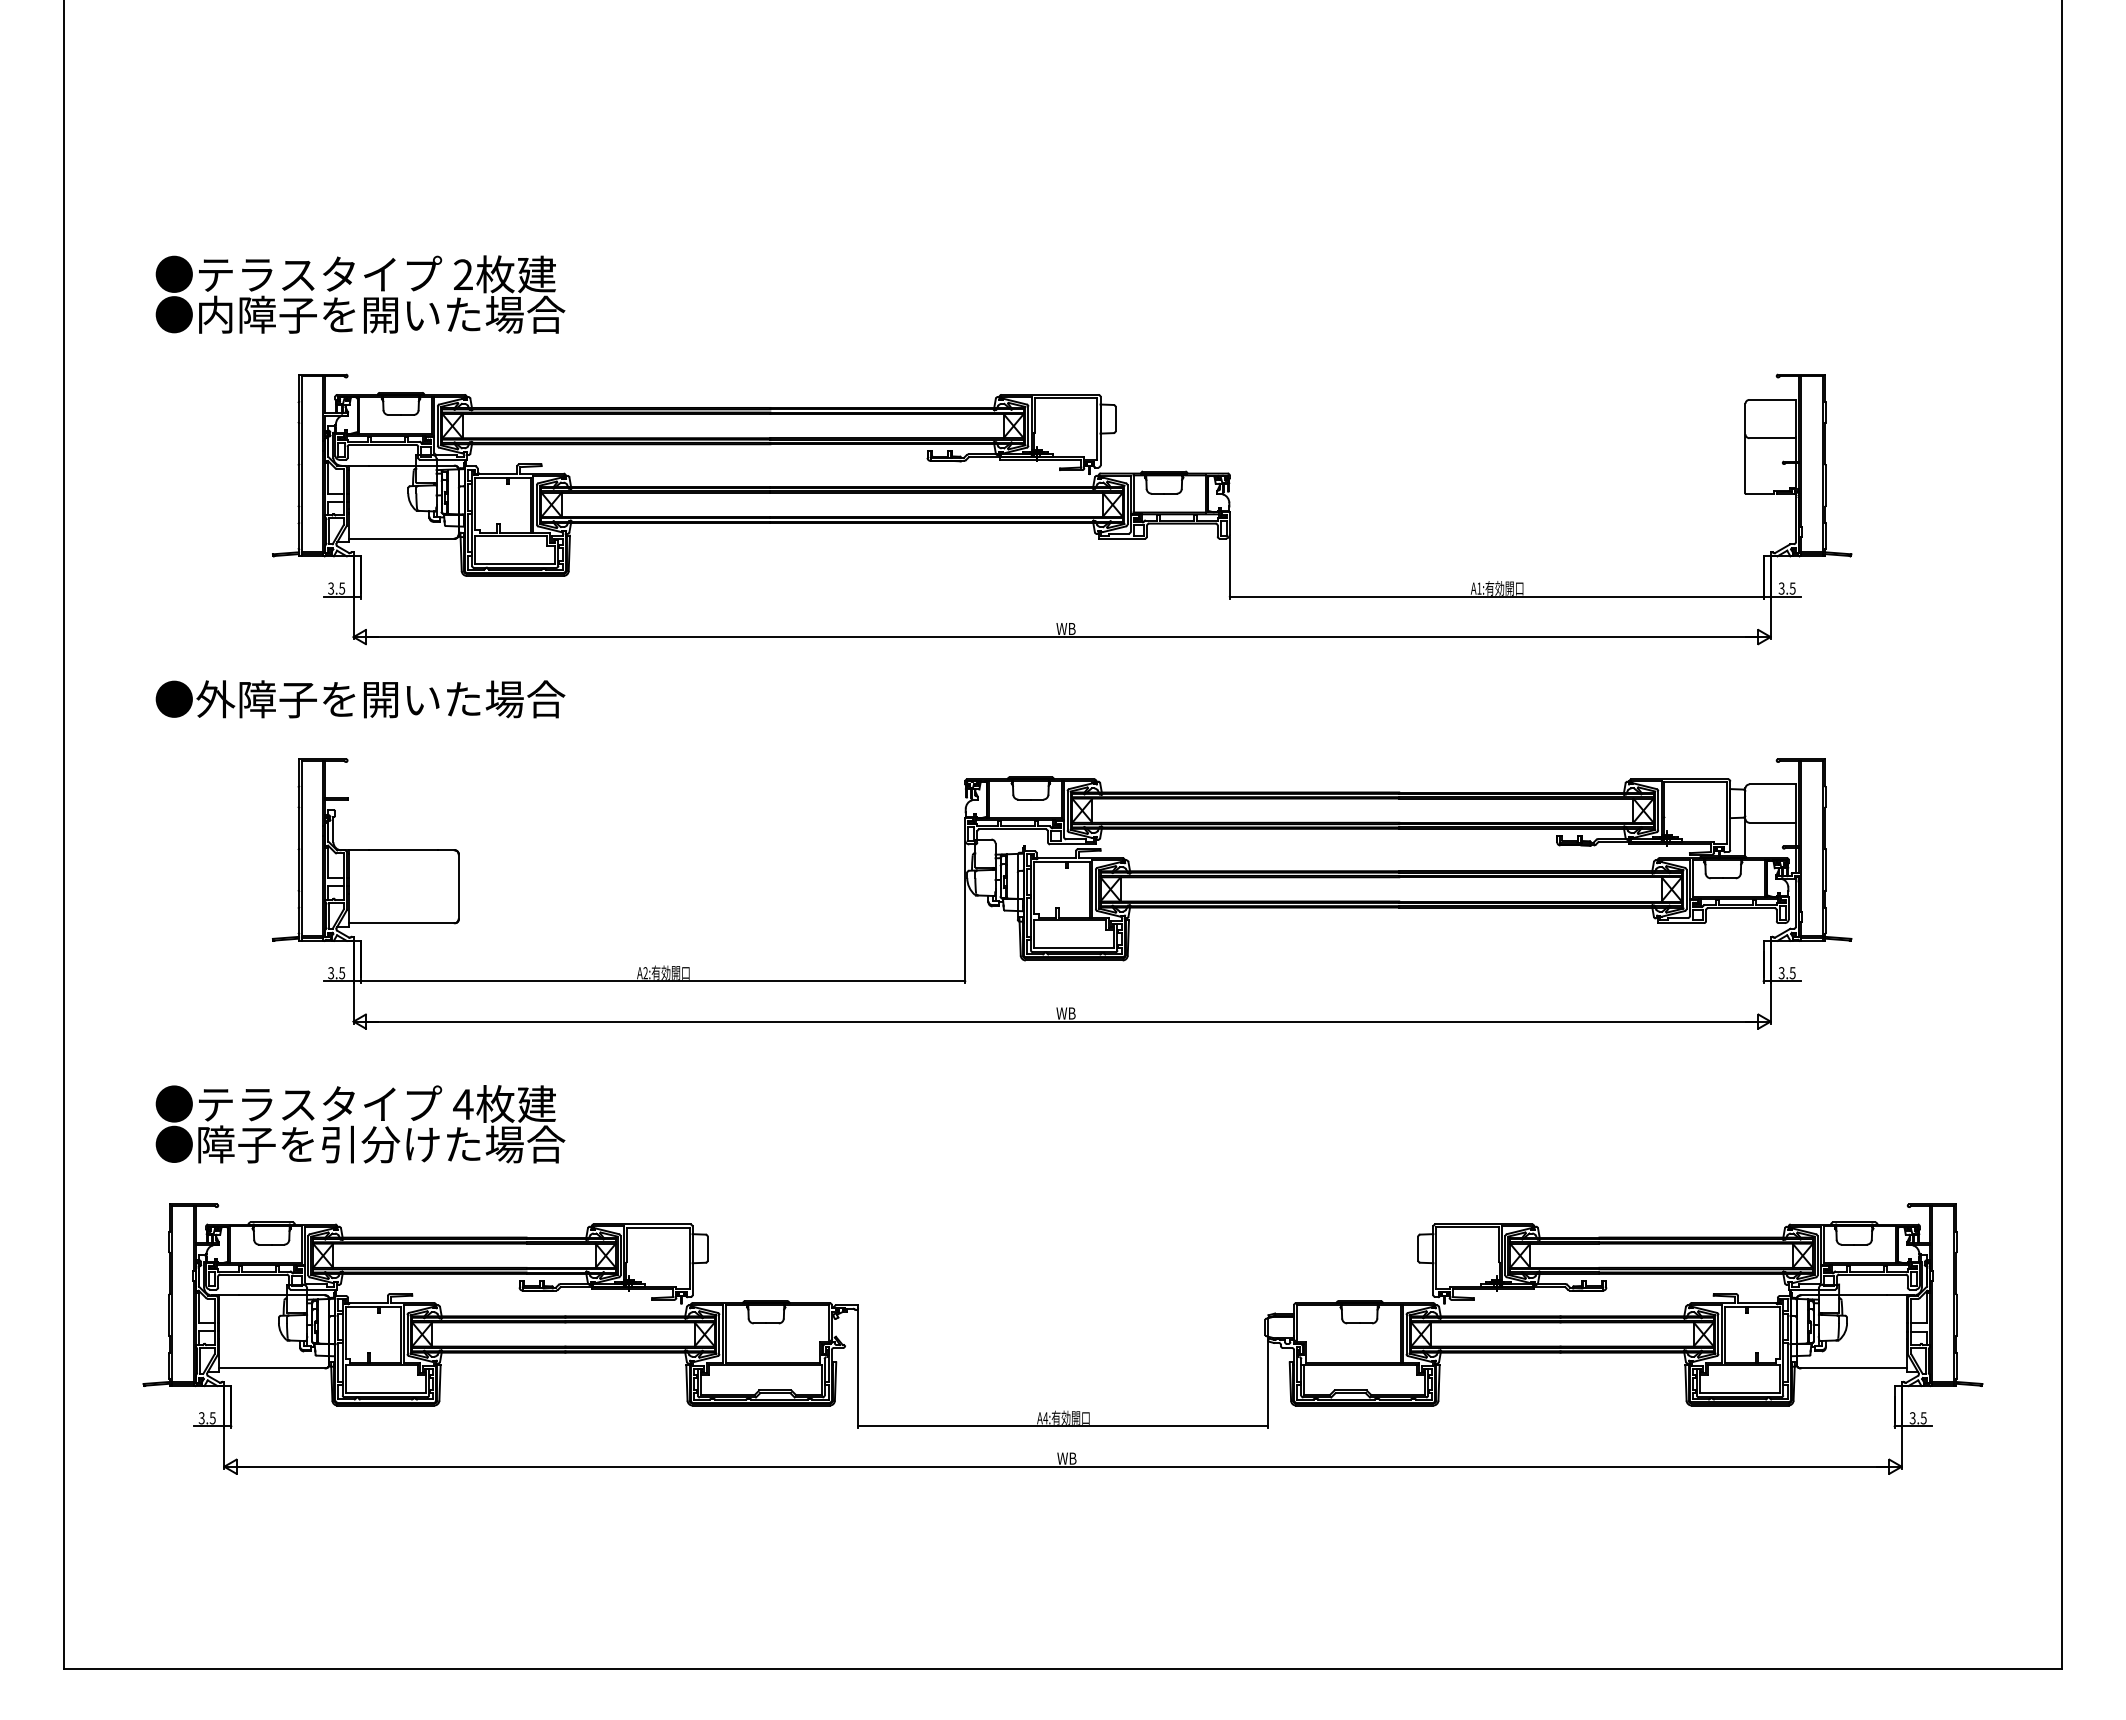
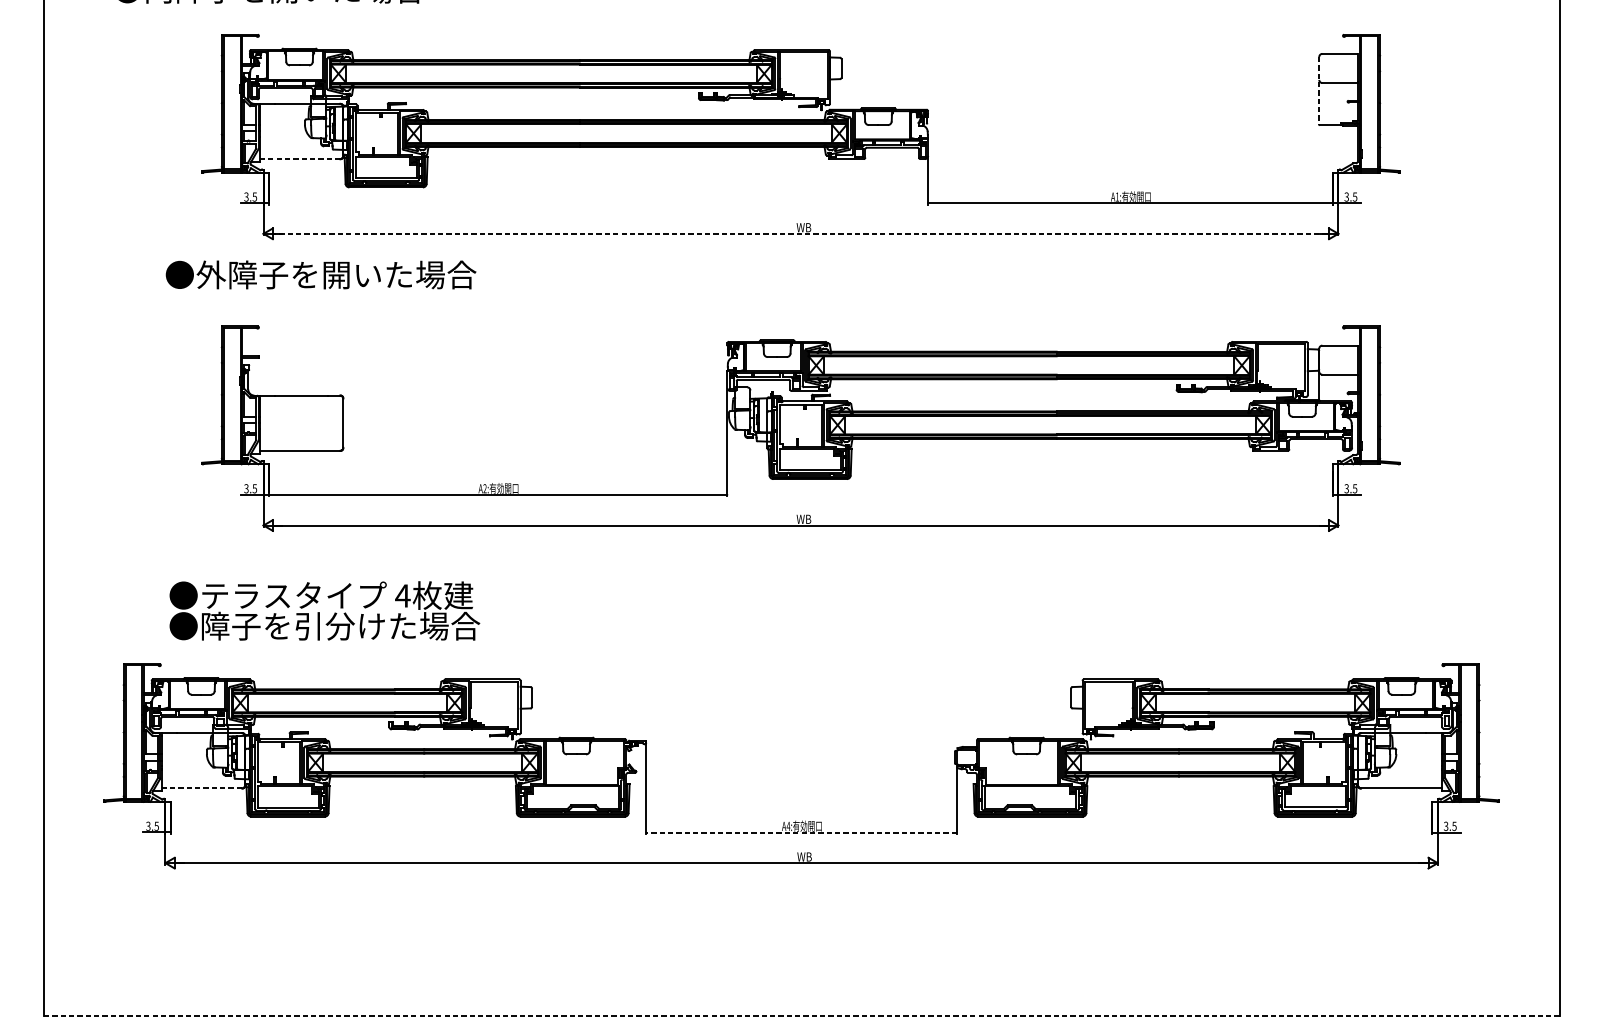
line: (1745, 448) -> (1319, 90), solid -> dashed
line: (401, 538) -> (299, 159), solid -> dashed
line: (1061, 637) -> (800, 234), solid -> dashed
text: (360, 699) -> (321, 275), moved
text: (360, 1124) -> (324, 611), moved
line: (271, 1368) -> (201, 788), solid -> dashed
line: (1063, 1426) -> (801, 832), solid -> dashed
line: (1062, 1668) -> (801, 1016), solid -> dashed

